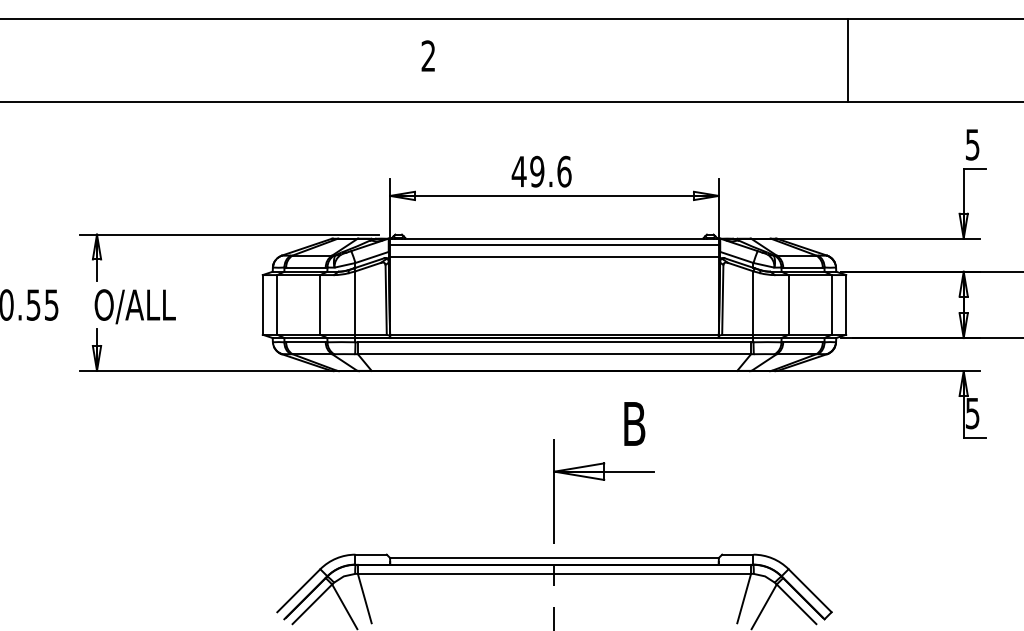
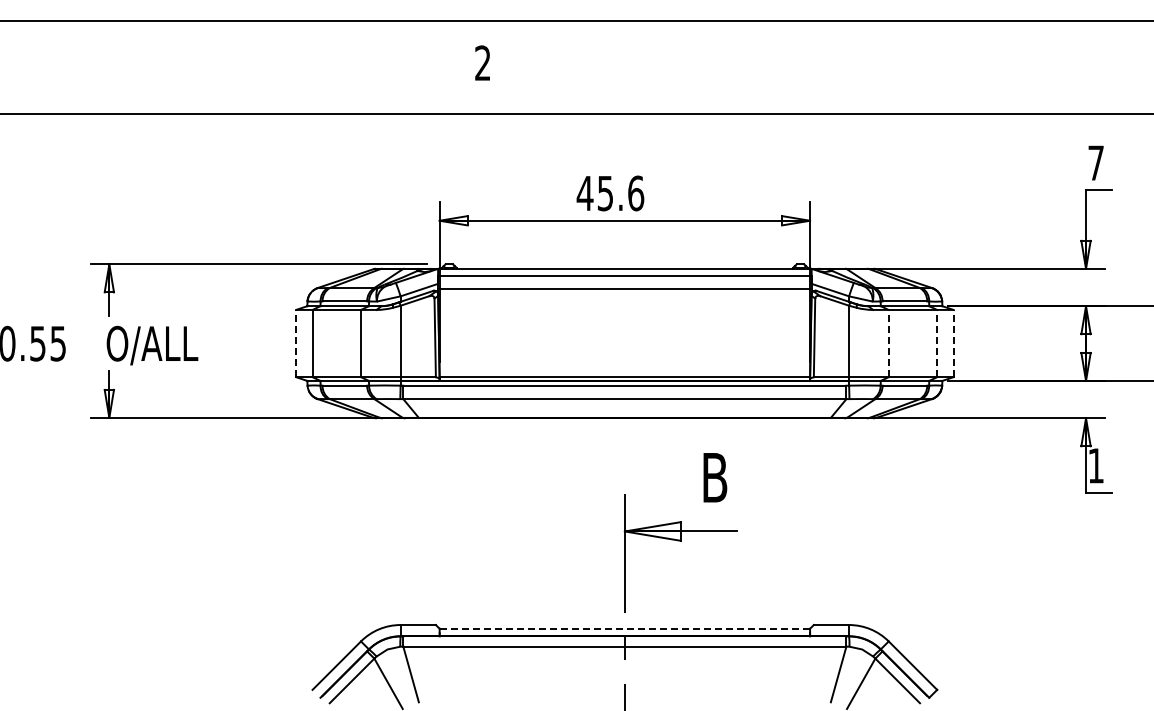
line: (847, 59) -> (955, 67), removed
text: (972, 144) -> (1095, 162), 5 -> 7
text: (537, 171) -> (605, 193), 49.6 -> 45.6
line: (263, 304) -> (296, 343), solid -> dashed
line: (788, 304) -> (888, 343), solid -> dashed
line: (831, 304) -> (937, 343), solid -> dashed
line: (846, 304) -> (953, 343), solid -> dashed
text: (972, 413) -> (1095, 465), 5 -> 1
line: (554, 557) -> (624, 628), solid -> dashed

